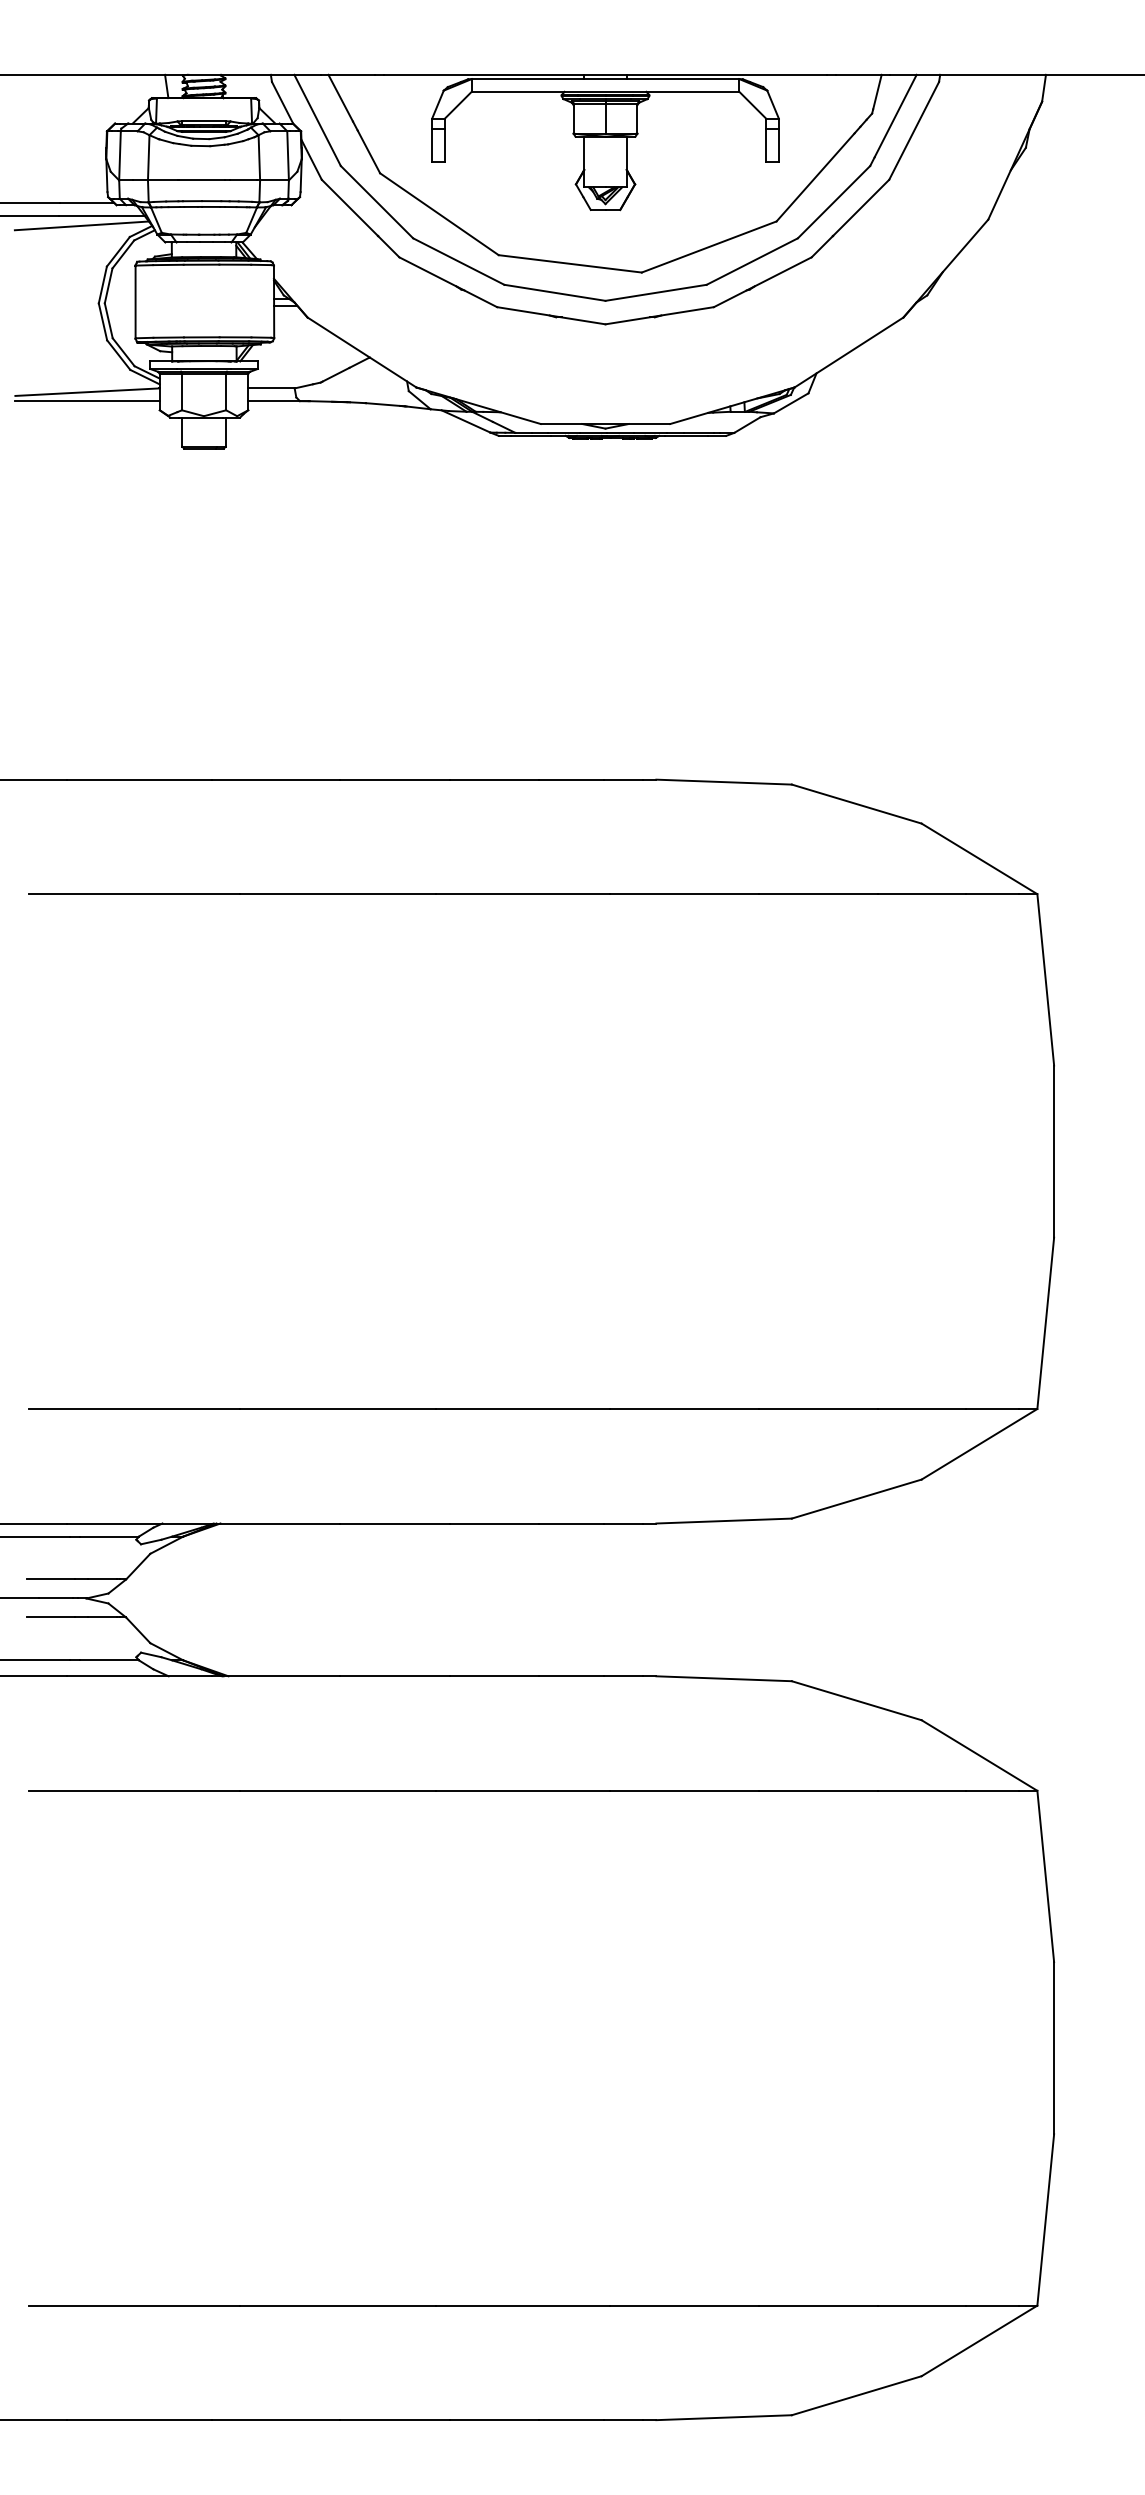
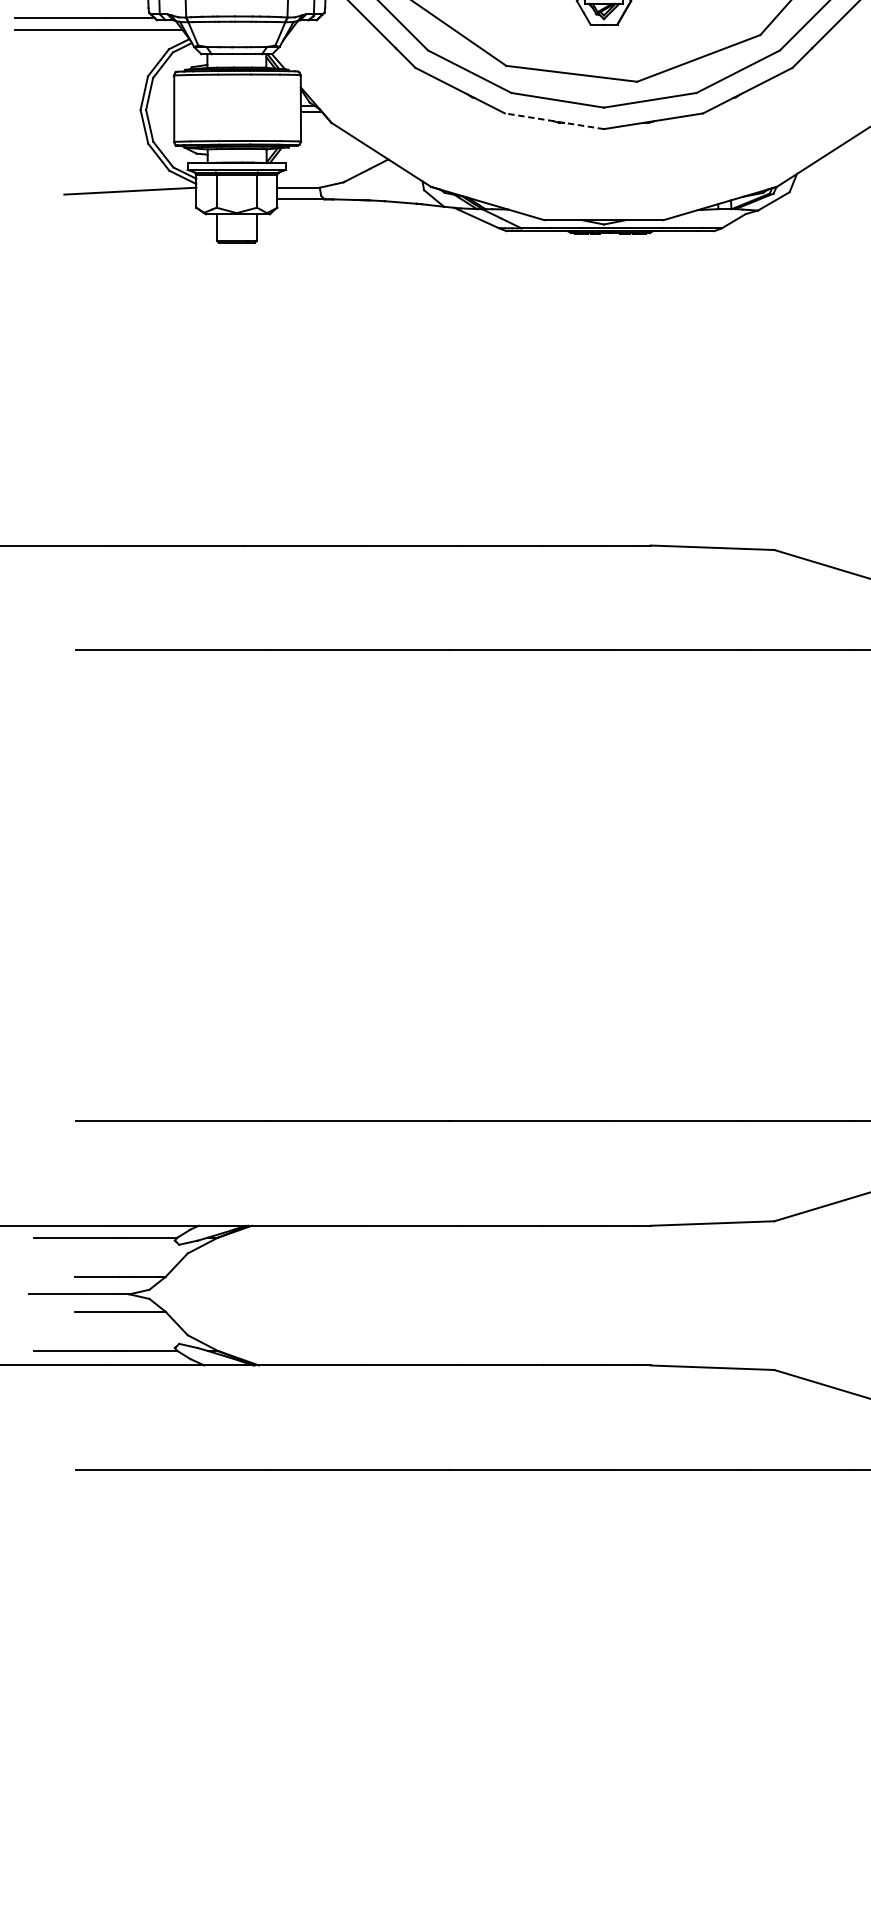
line: (81, 225) -> (124, 38), removed
line: (551, 315) -> (554, 121), solid -> dashed
line: (87, 401) -> (130, 199), removed

